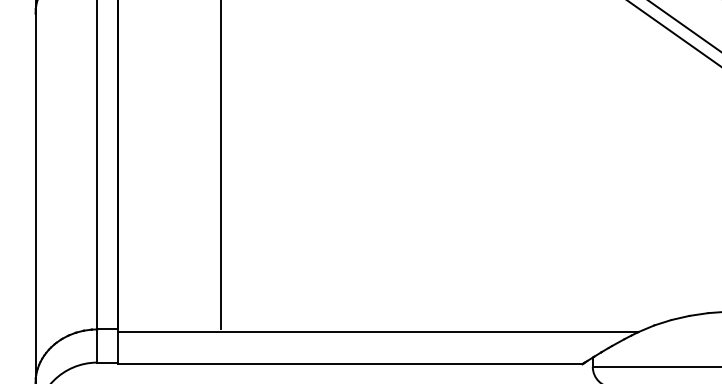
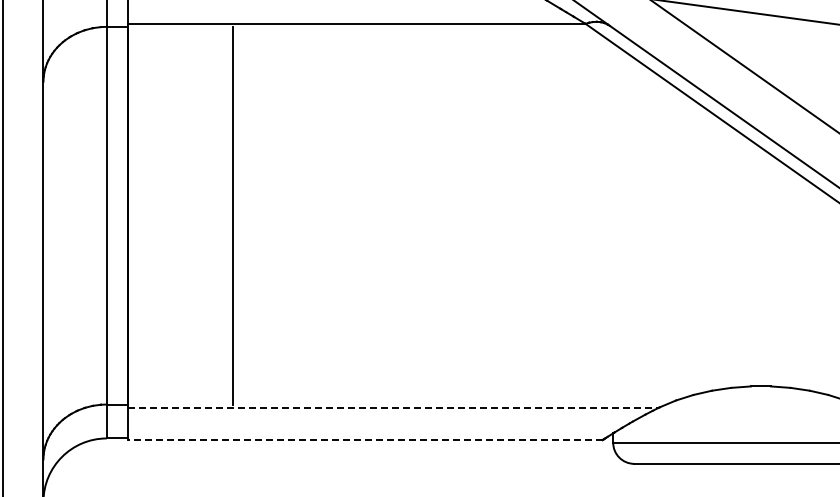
line: (377, 332) -> (393, 407), solid -> dashed
line: (349, 364) -> (364, 440), solid -> dashed

